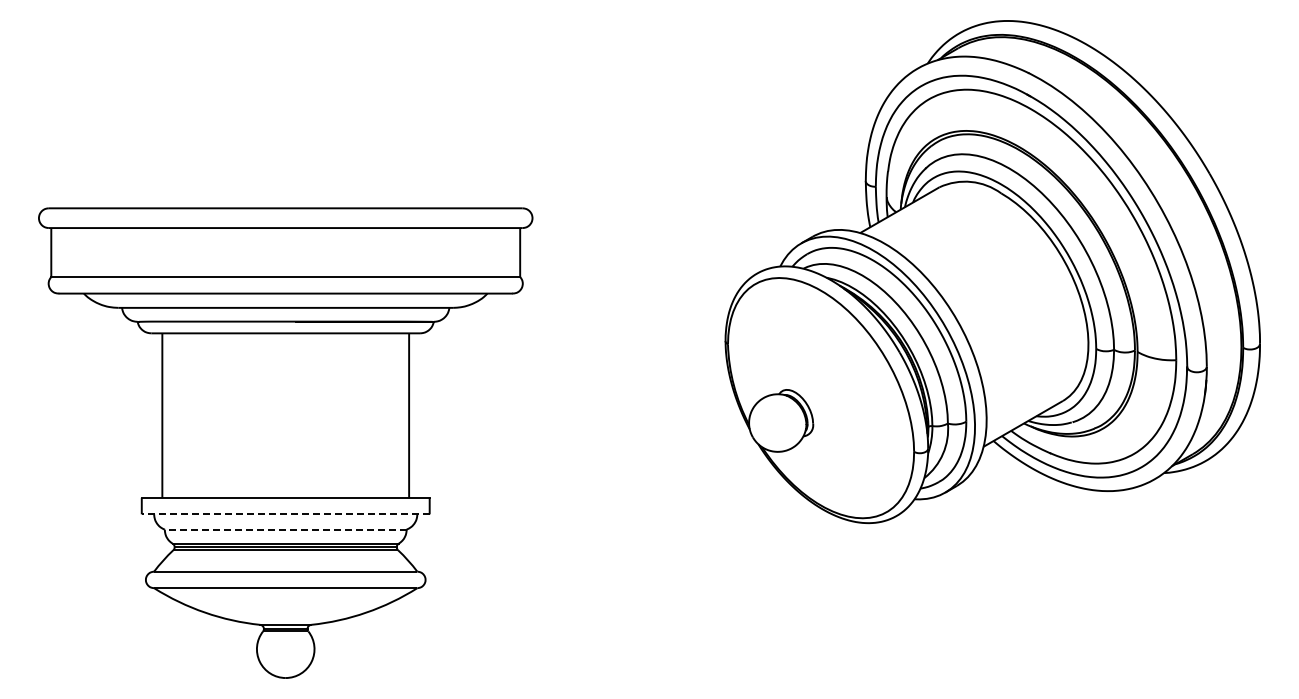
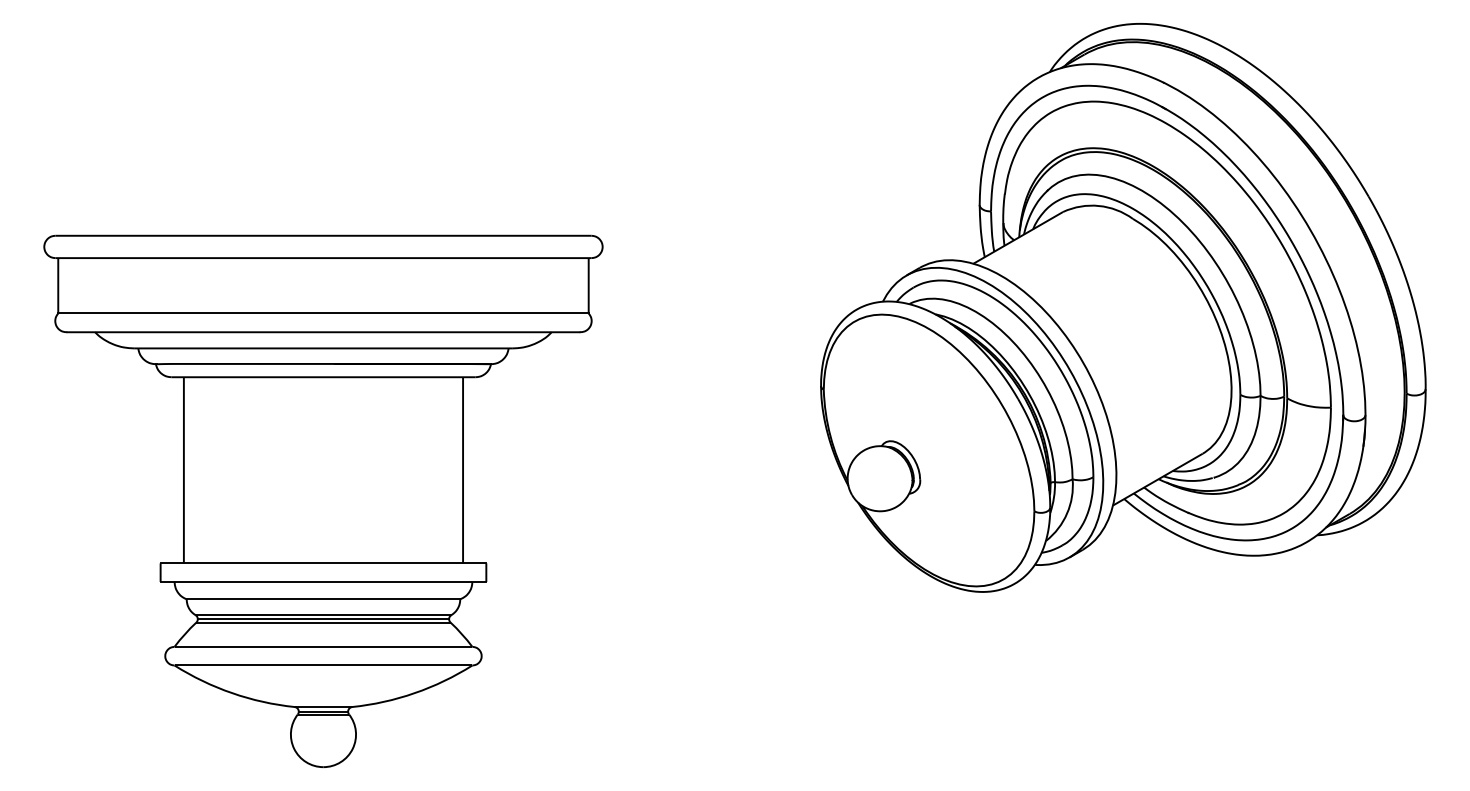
line: (285, 514) -> (323, 582), dashed -> solid
line: (285, 529) -> (323, 599), dashed -> solid

